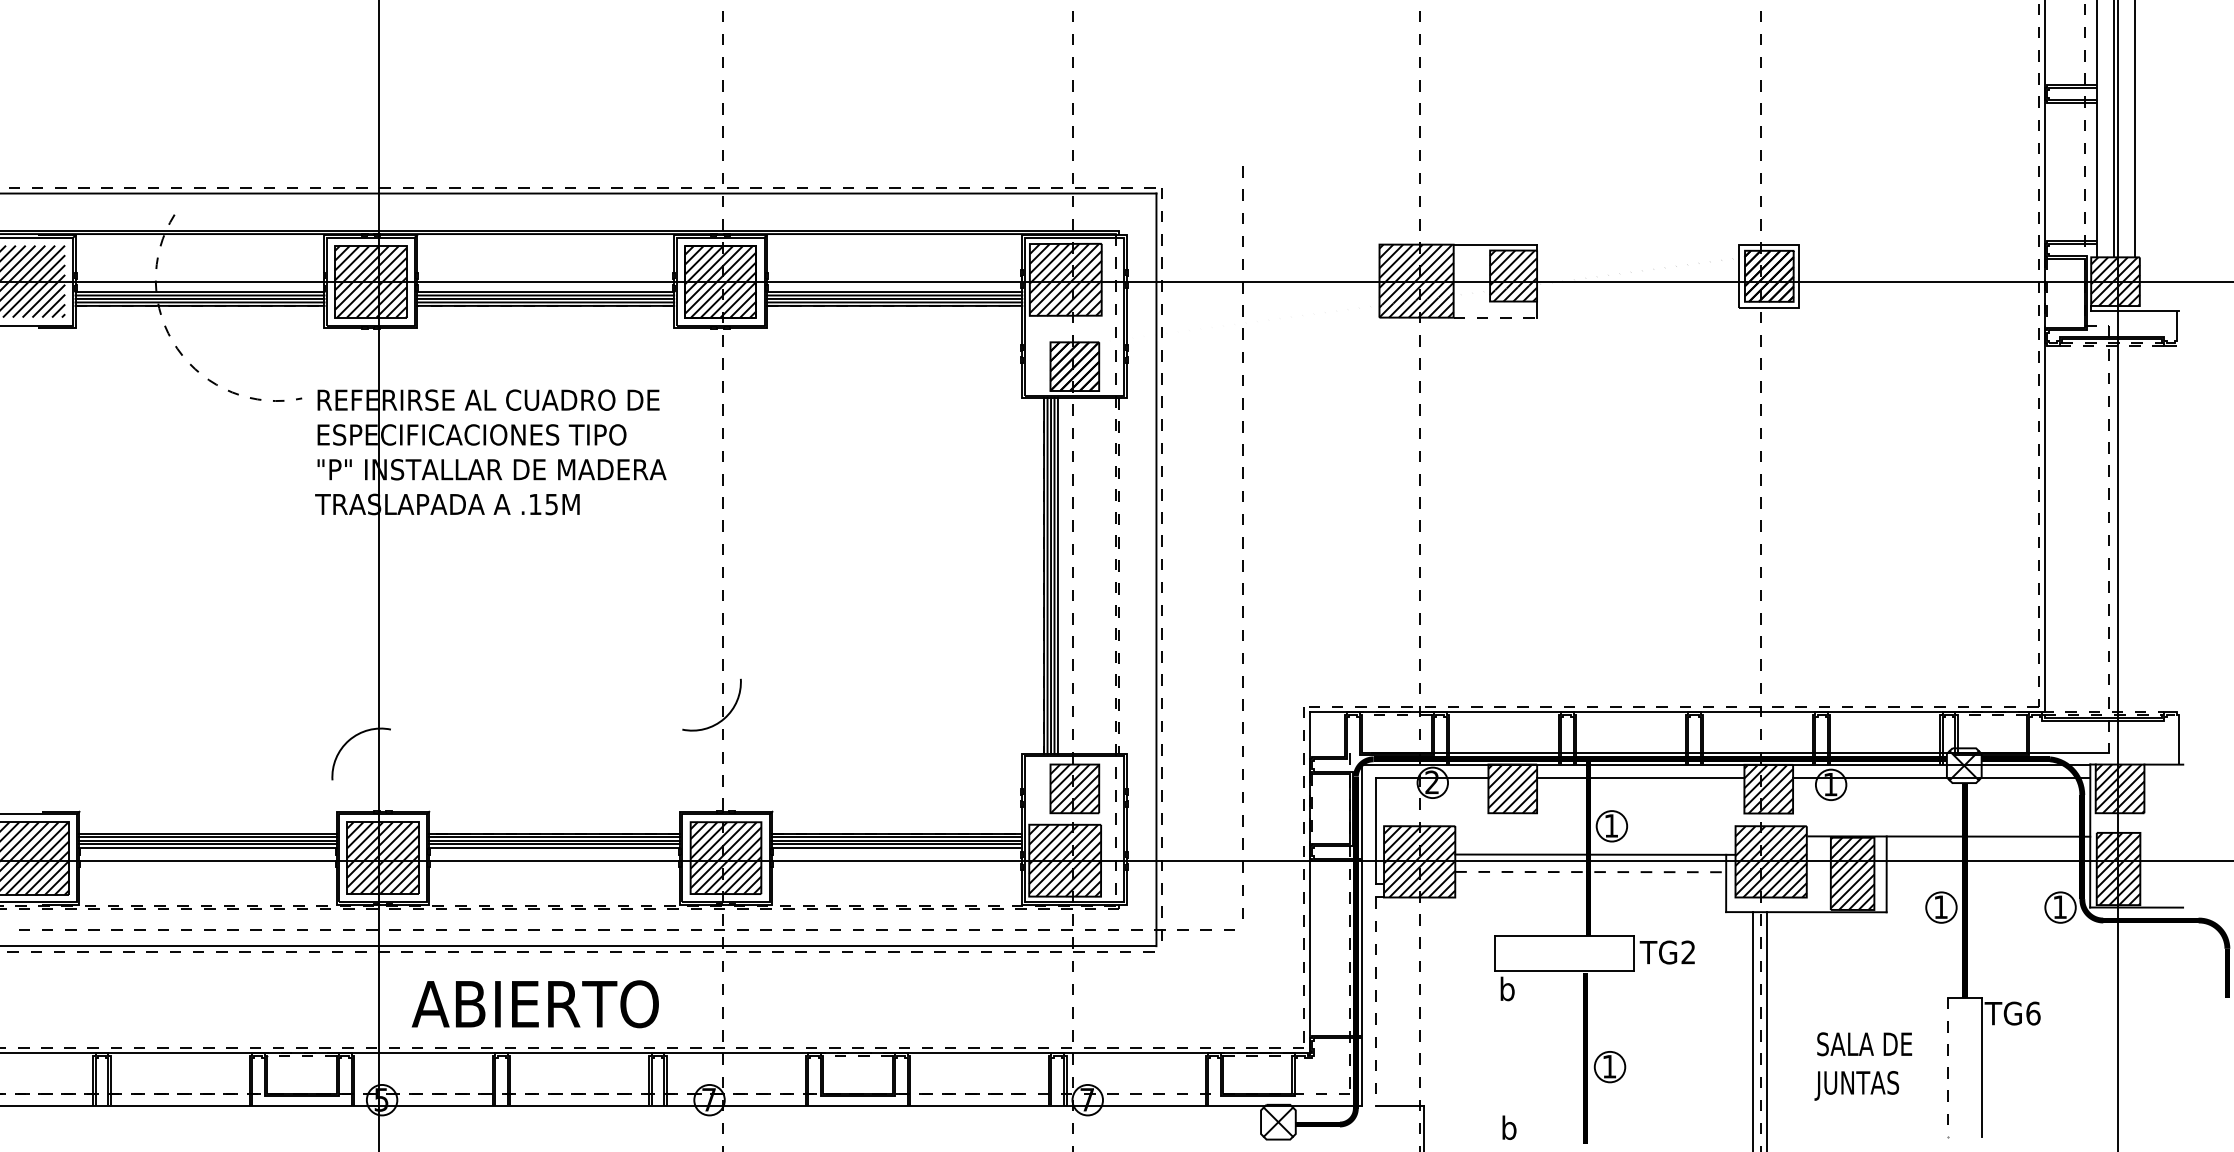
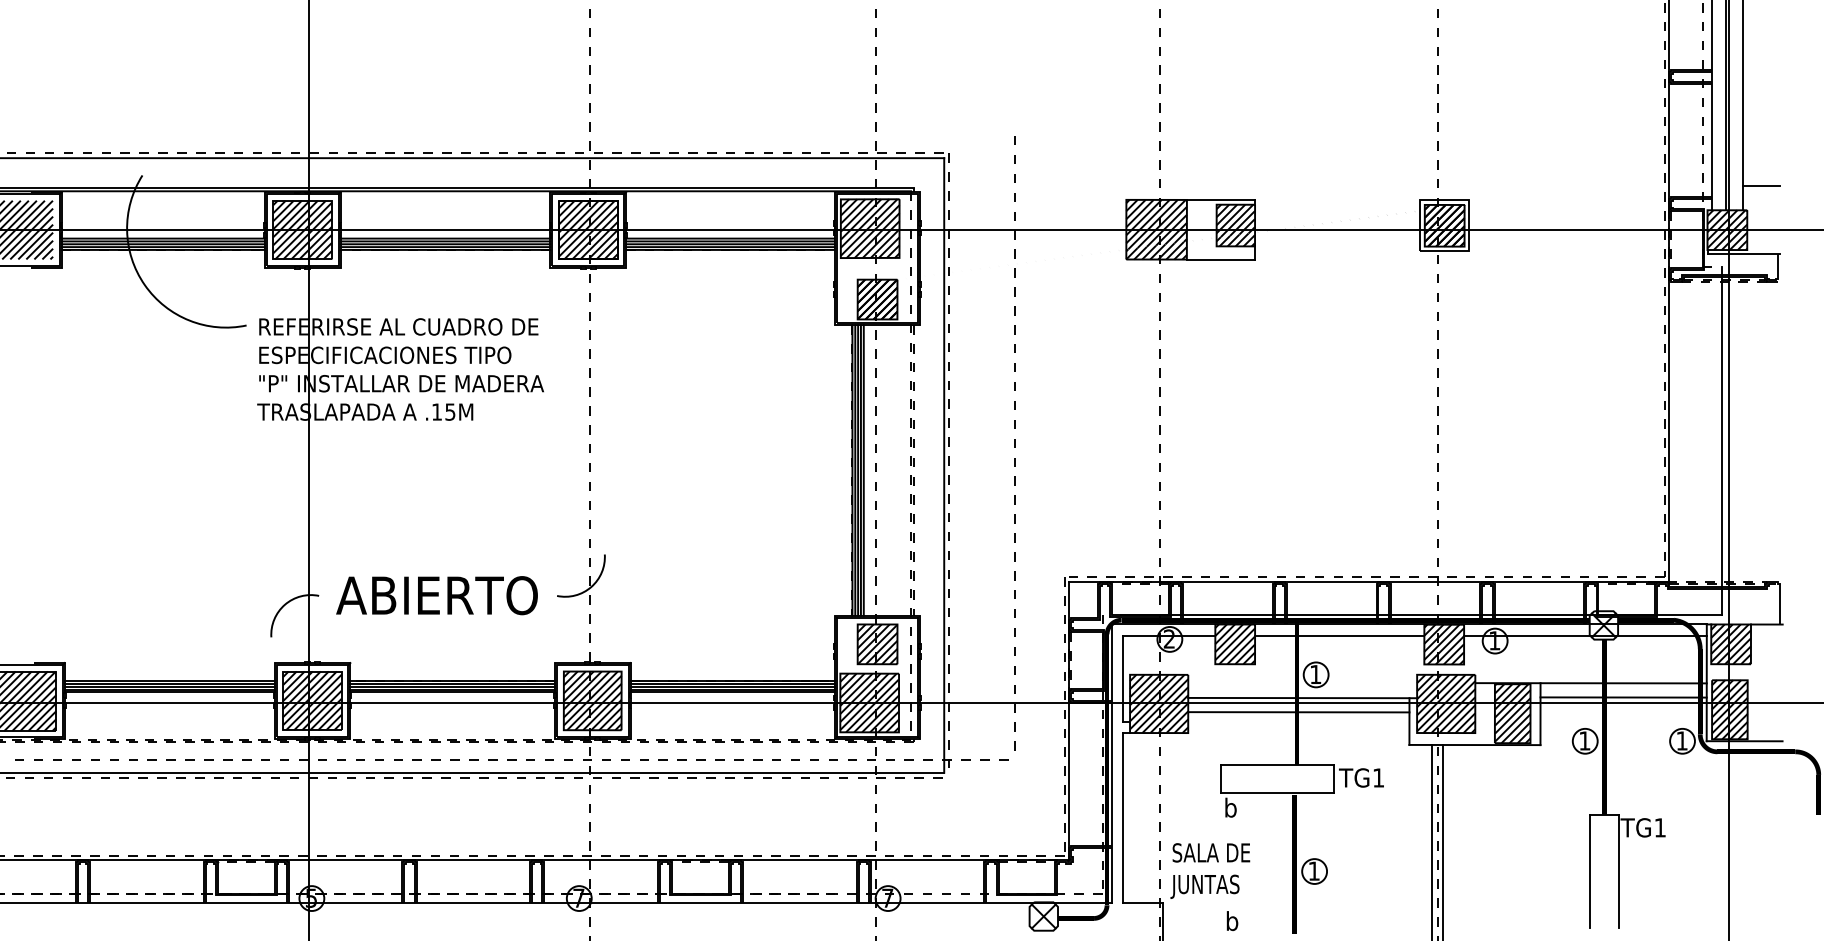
line: (2156, 227) -> (1760, 185), added
line: (1495, 317) -> (1221, 259), dashed -> solid
arc: (177, 348) -> (144, 284), dashed -> solid
line: (2109, 540) -> (1722, 441), dashed -> solid
line: (1988, 853) -> (1623, 697), added
line: (1591, 872) -> (1299, 712), dashed -> solid
text: (1687, 952) -> (1377, 777), TG2 -> TG1
line: (1375, 1002) -> (1123, 818), dashed -> solid
text: (534, 1004) -> (436, 595), moved
text: (2033, 1013) -> (1660, 827), TG6 -> TG1
text: (1863, 1066) -> (1210, 871), moved
line: (1947, 1067) -> (1590, 871), dashed -> solid

